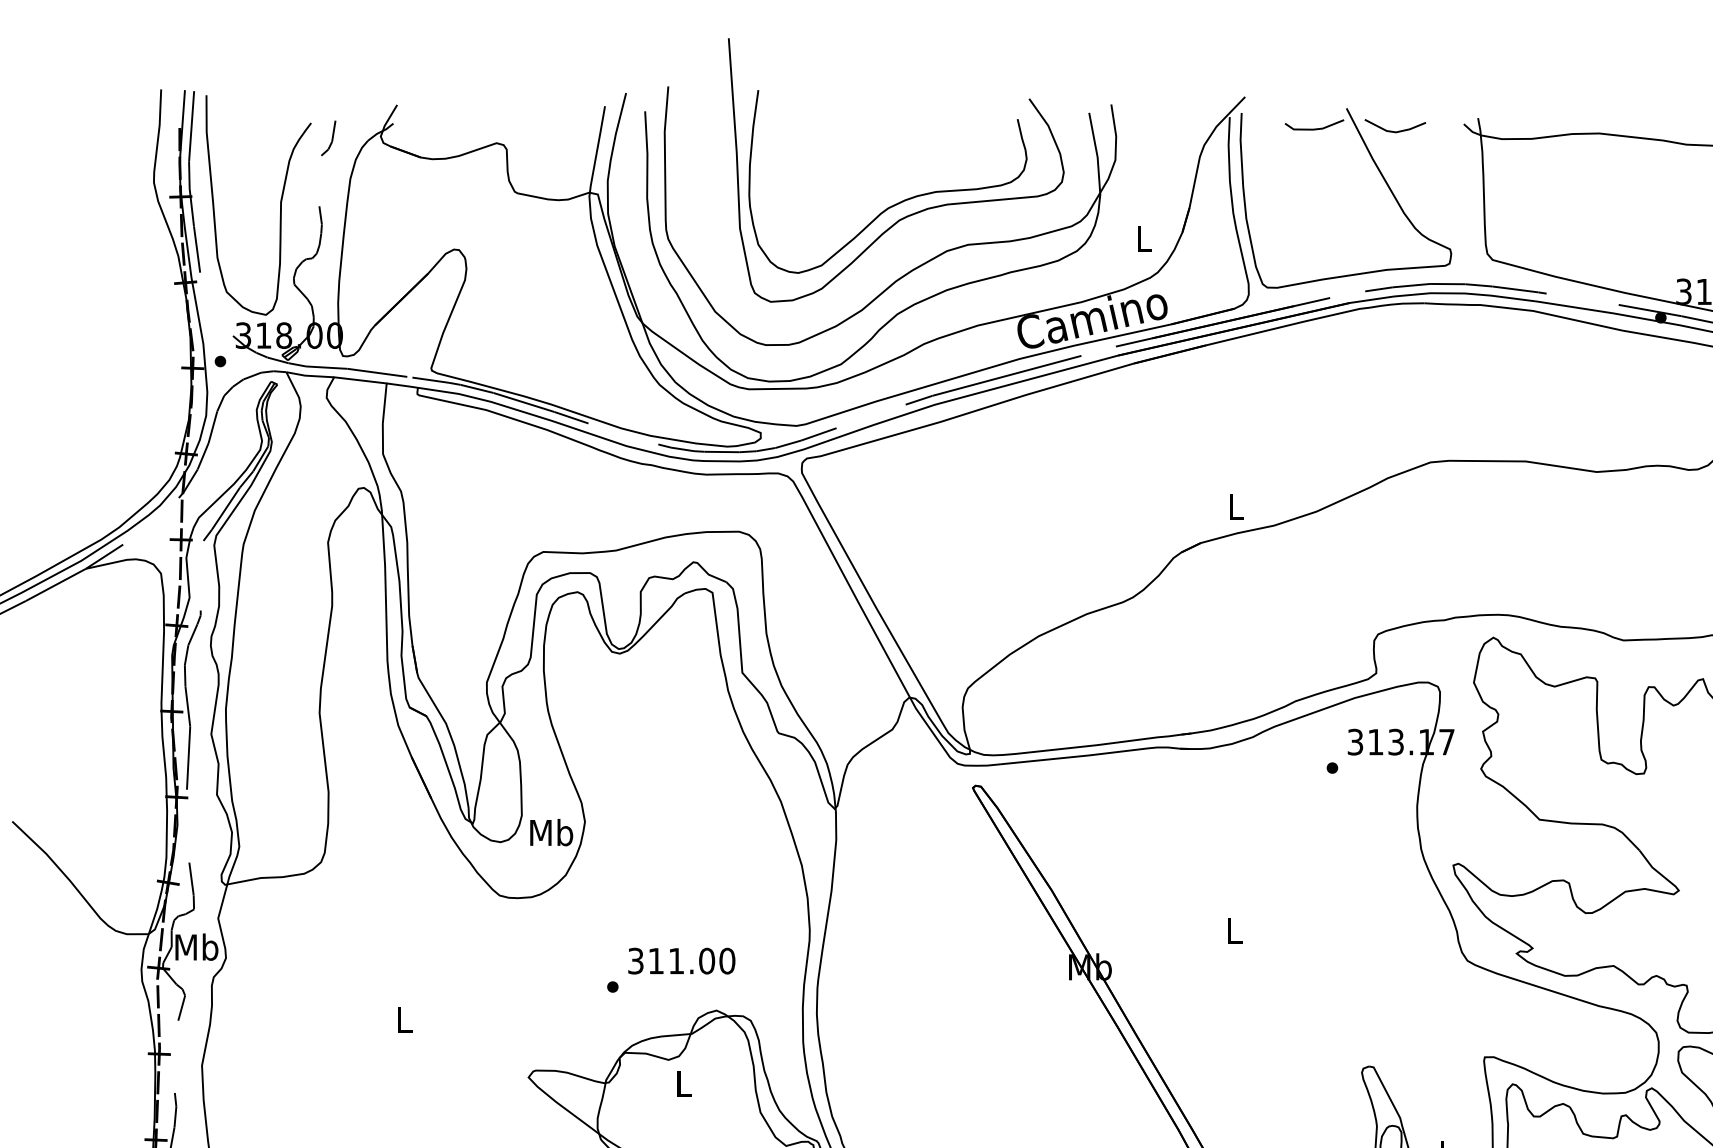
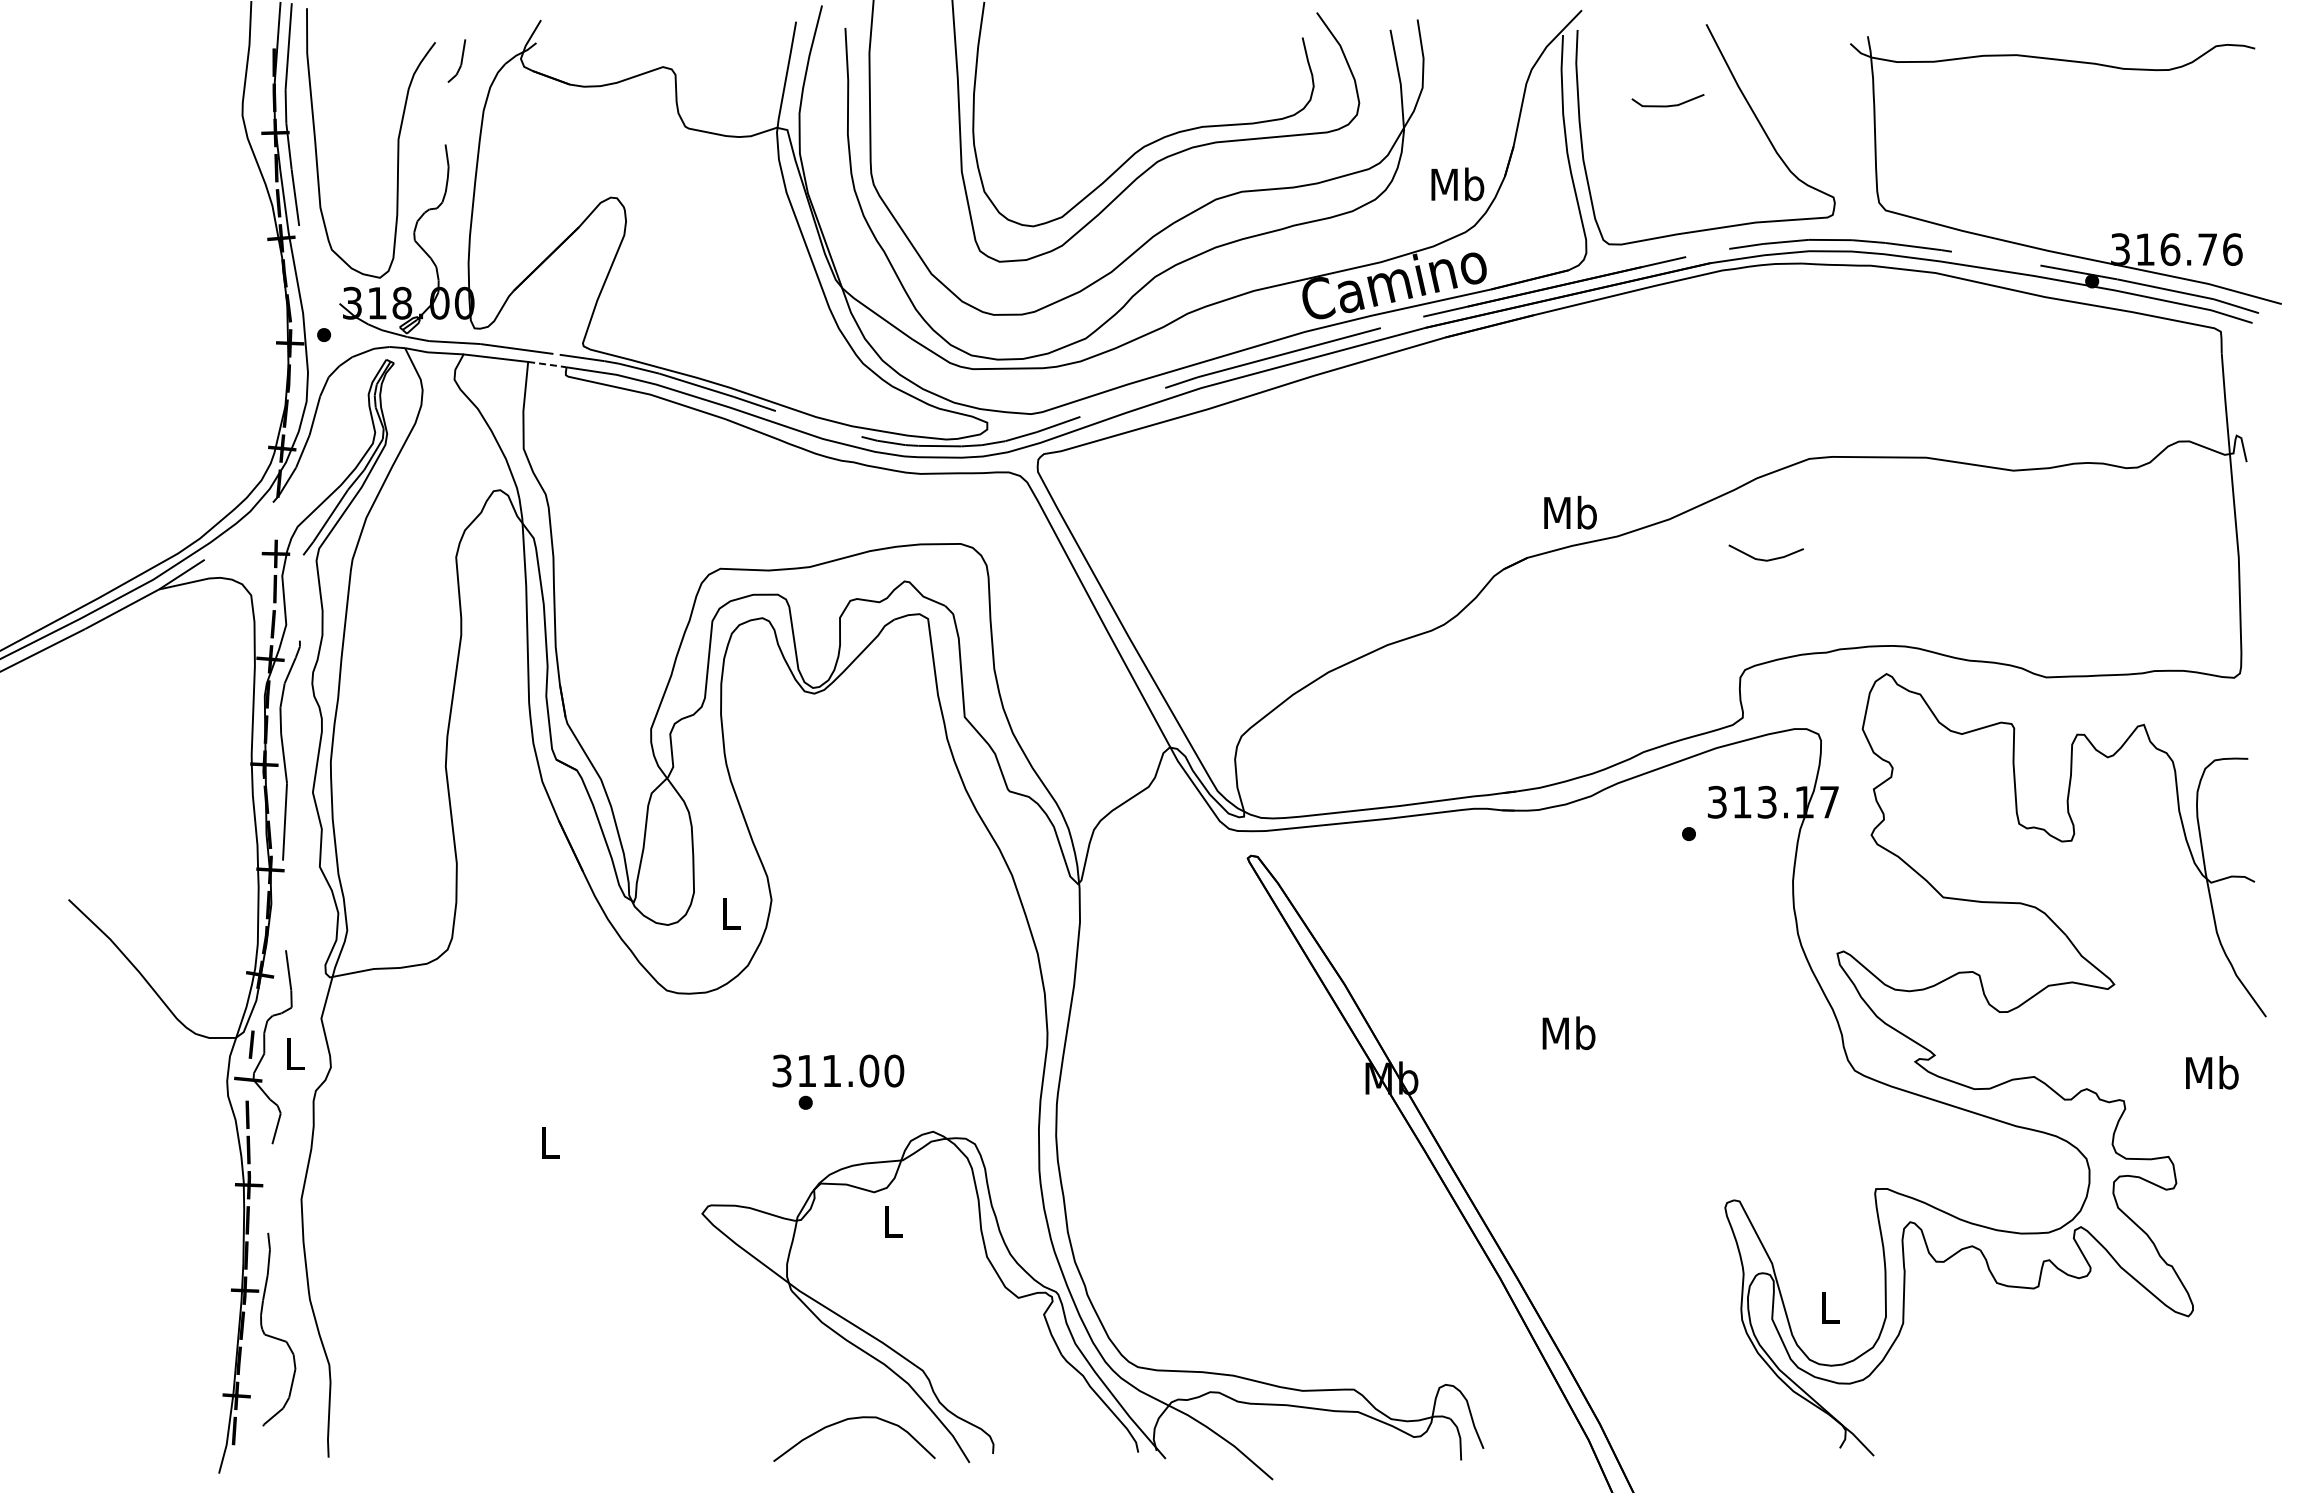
line: (1314, 128) -> (1667, 105), moved
line: (1394, 131) -> (1765, 559), moved
text: (1143, 238) -> (1457, 184), L -> Mb
line: (403, 385) -> (548, 364), solid -> dashed
text: (1235, 506) -> (1570, 512), L -> Mb
fill: (181, 510) -> (276, 518), removed
text: (551, 832) -> (730, 913), Mb -> L
fill: (164, 911) -> (255, 1009), removed
text: (1234, 930) -> (1568, 1033), L -> Mb
text: (197, 946) -> (295, 1053), Mb -> L
text: (681, 960) -> (838, 1070), moved
fill: (158, 968) -> (248, 1079), removed

